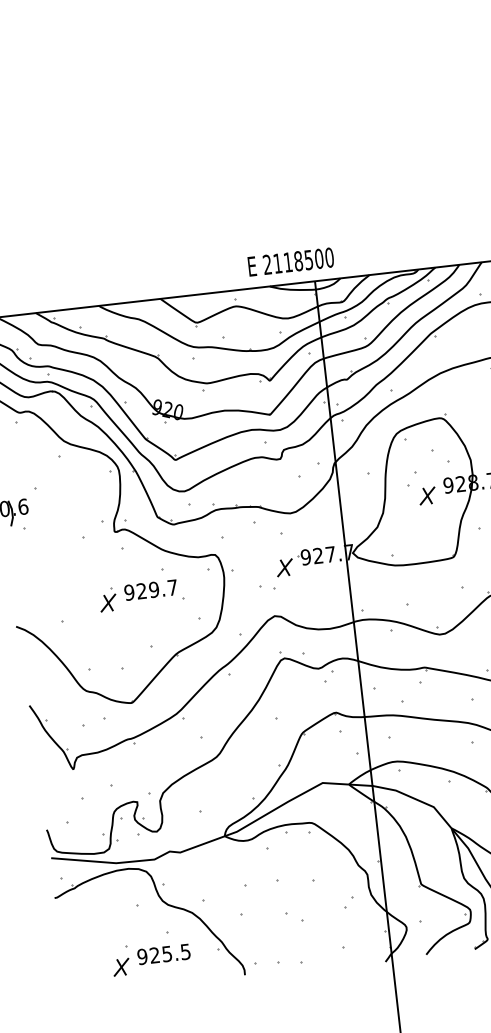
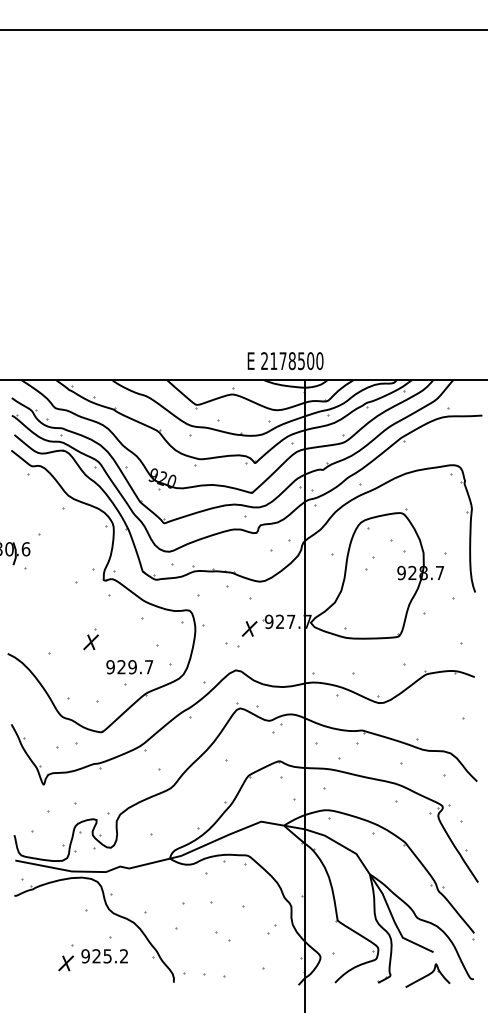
text: (287, 261) -> (282, 360), 2118500 -> 2178500
part: (426, 495) -> (381, 579), removed
text: (150, 590) -> (129, 667), moved
text: (186, 952) -> (124, 956), 925.5 -> 925.2

